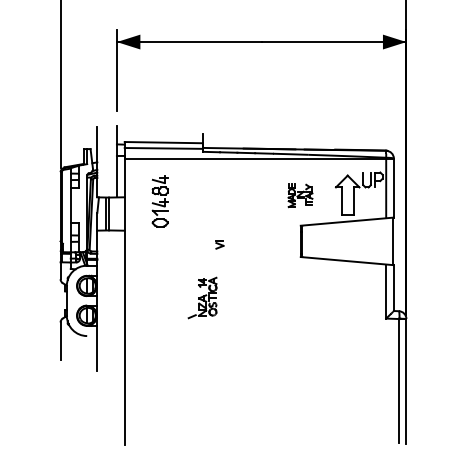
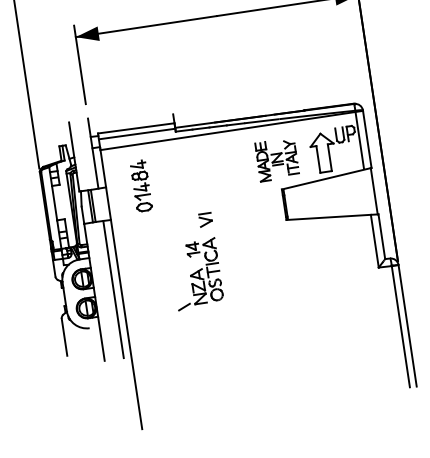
part: (300, 195) -> (277, 160), size x1.67
part: (219, 244) -> (205, 219), size x1.67
part: (202, 297) -> (196, 273), size x1.67
line: (116, 300) -> (113, 289), added

